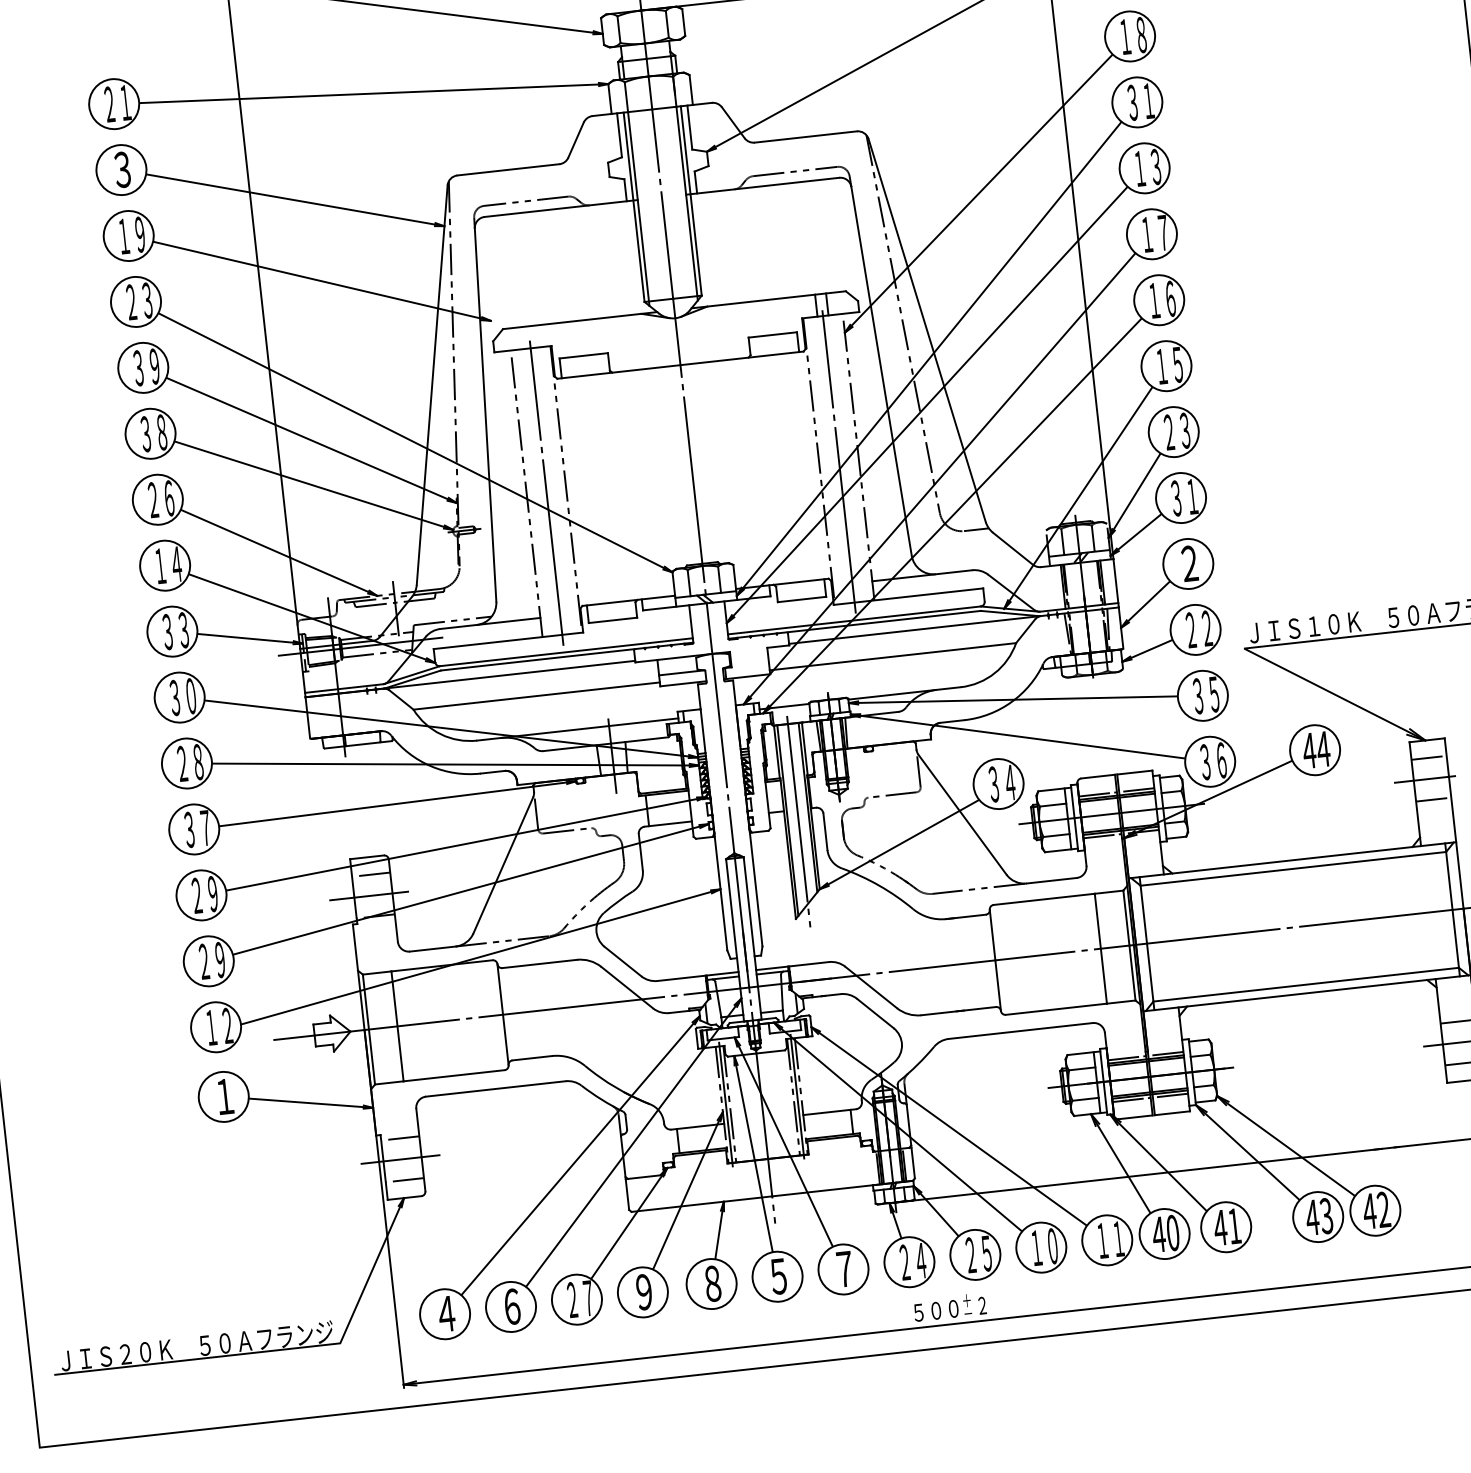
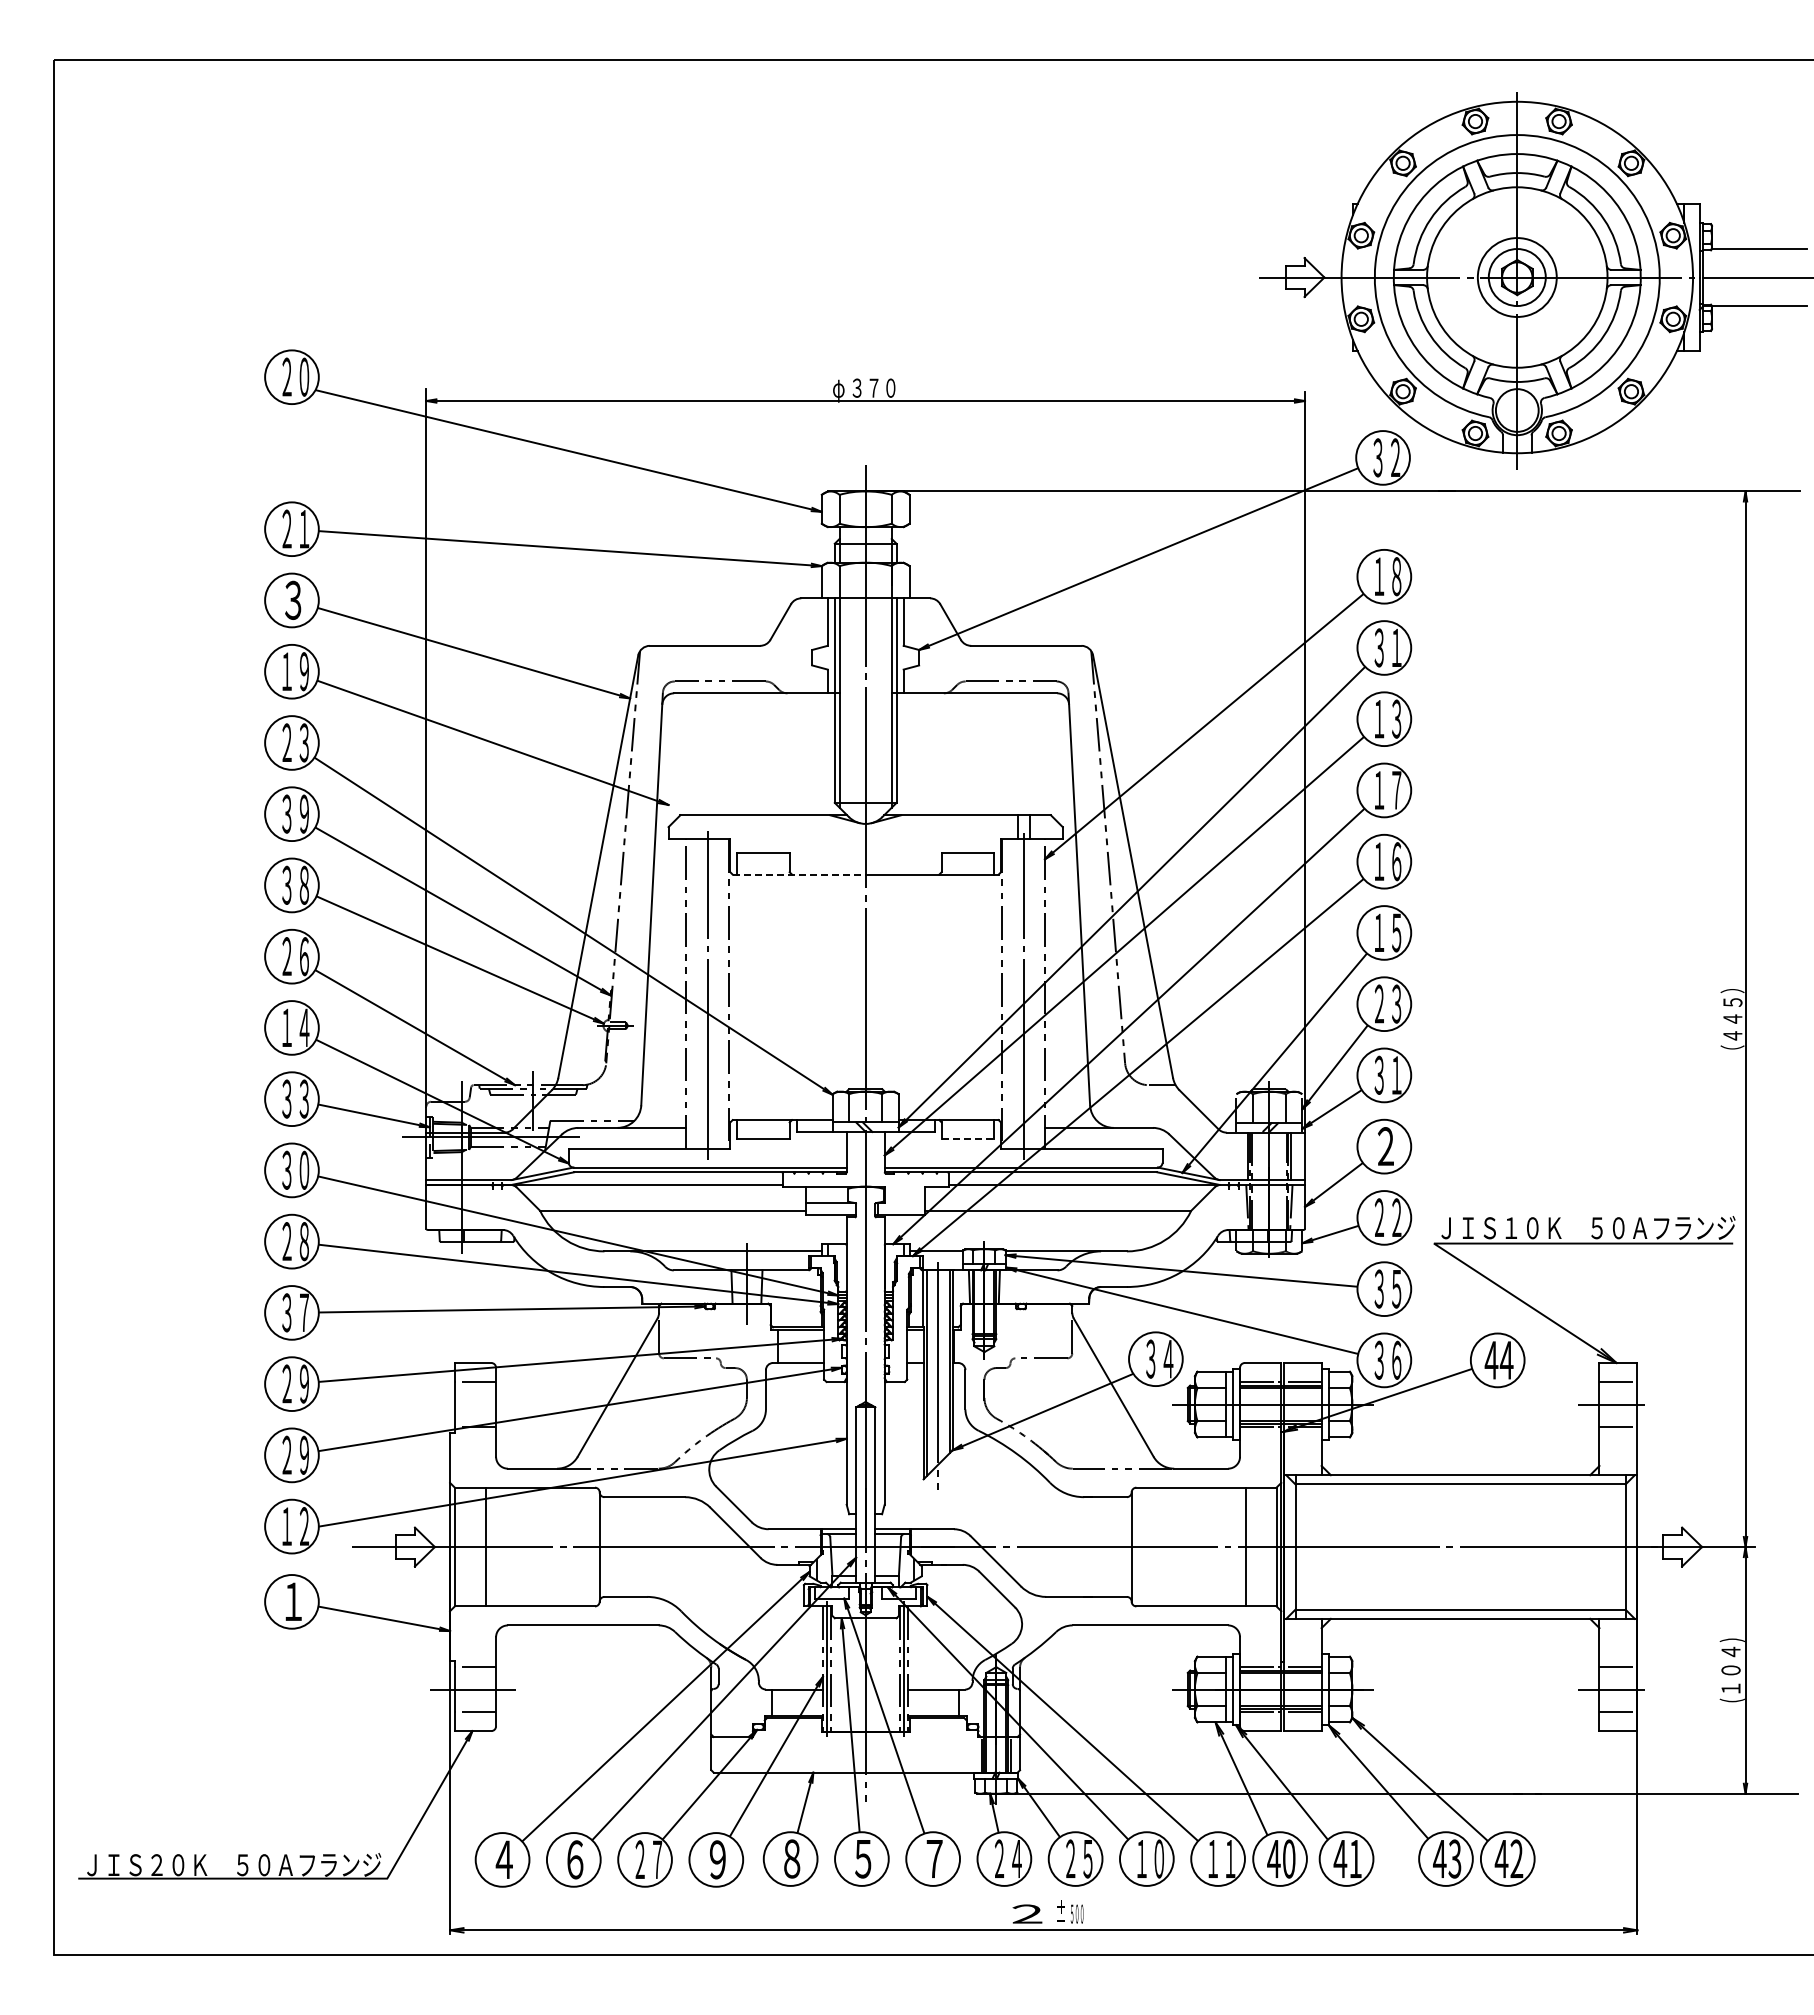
line: (619, 371) -> (799, 874), solid -> dashed
line: (802, 599) -> (968, 1139), solid -> dashed
line: (368, 896) -> (470, 1404), removed
text: (981, 1305) -> (1076, 1913), ２ -> ５００
text: (936, 1310) -> (1027, 1913), ５００ -> ２

